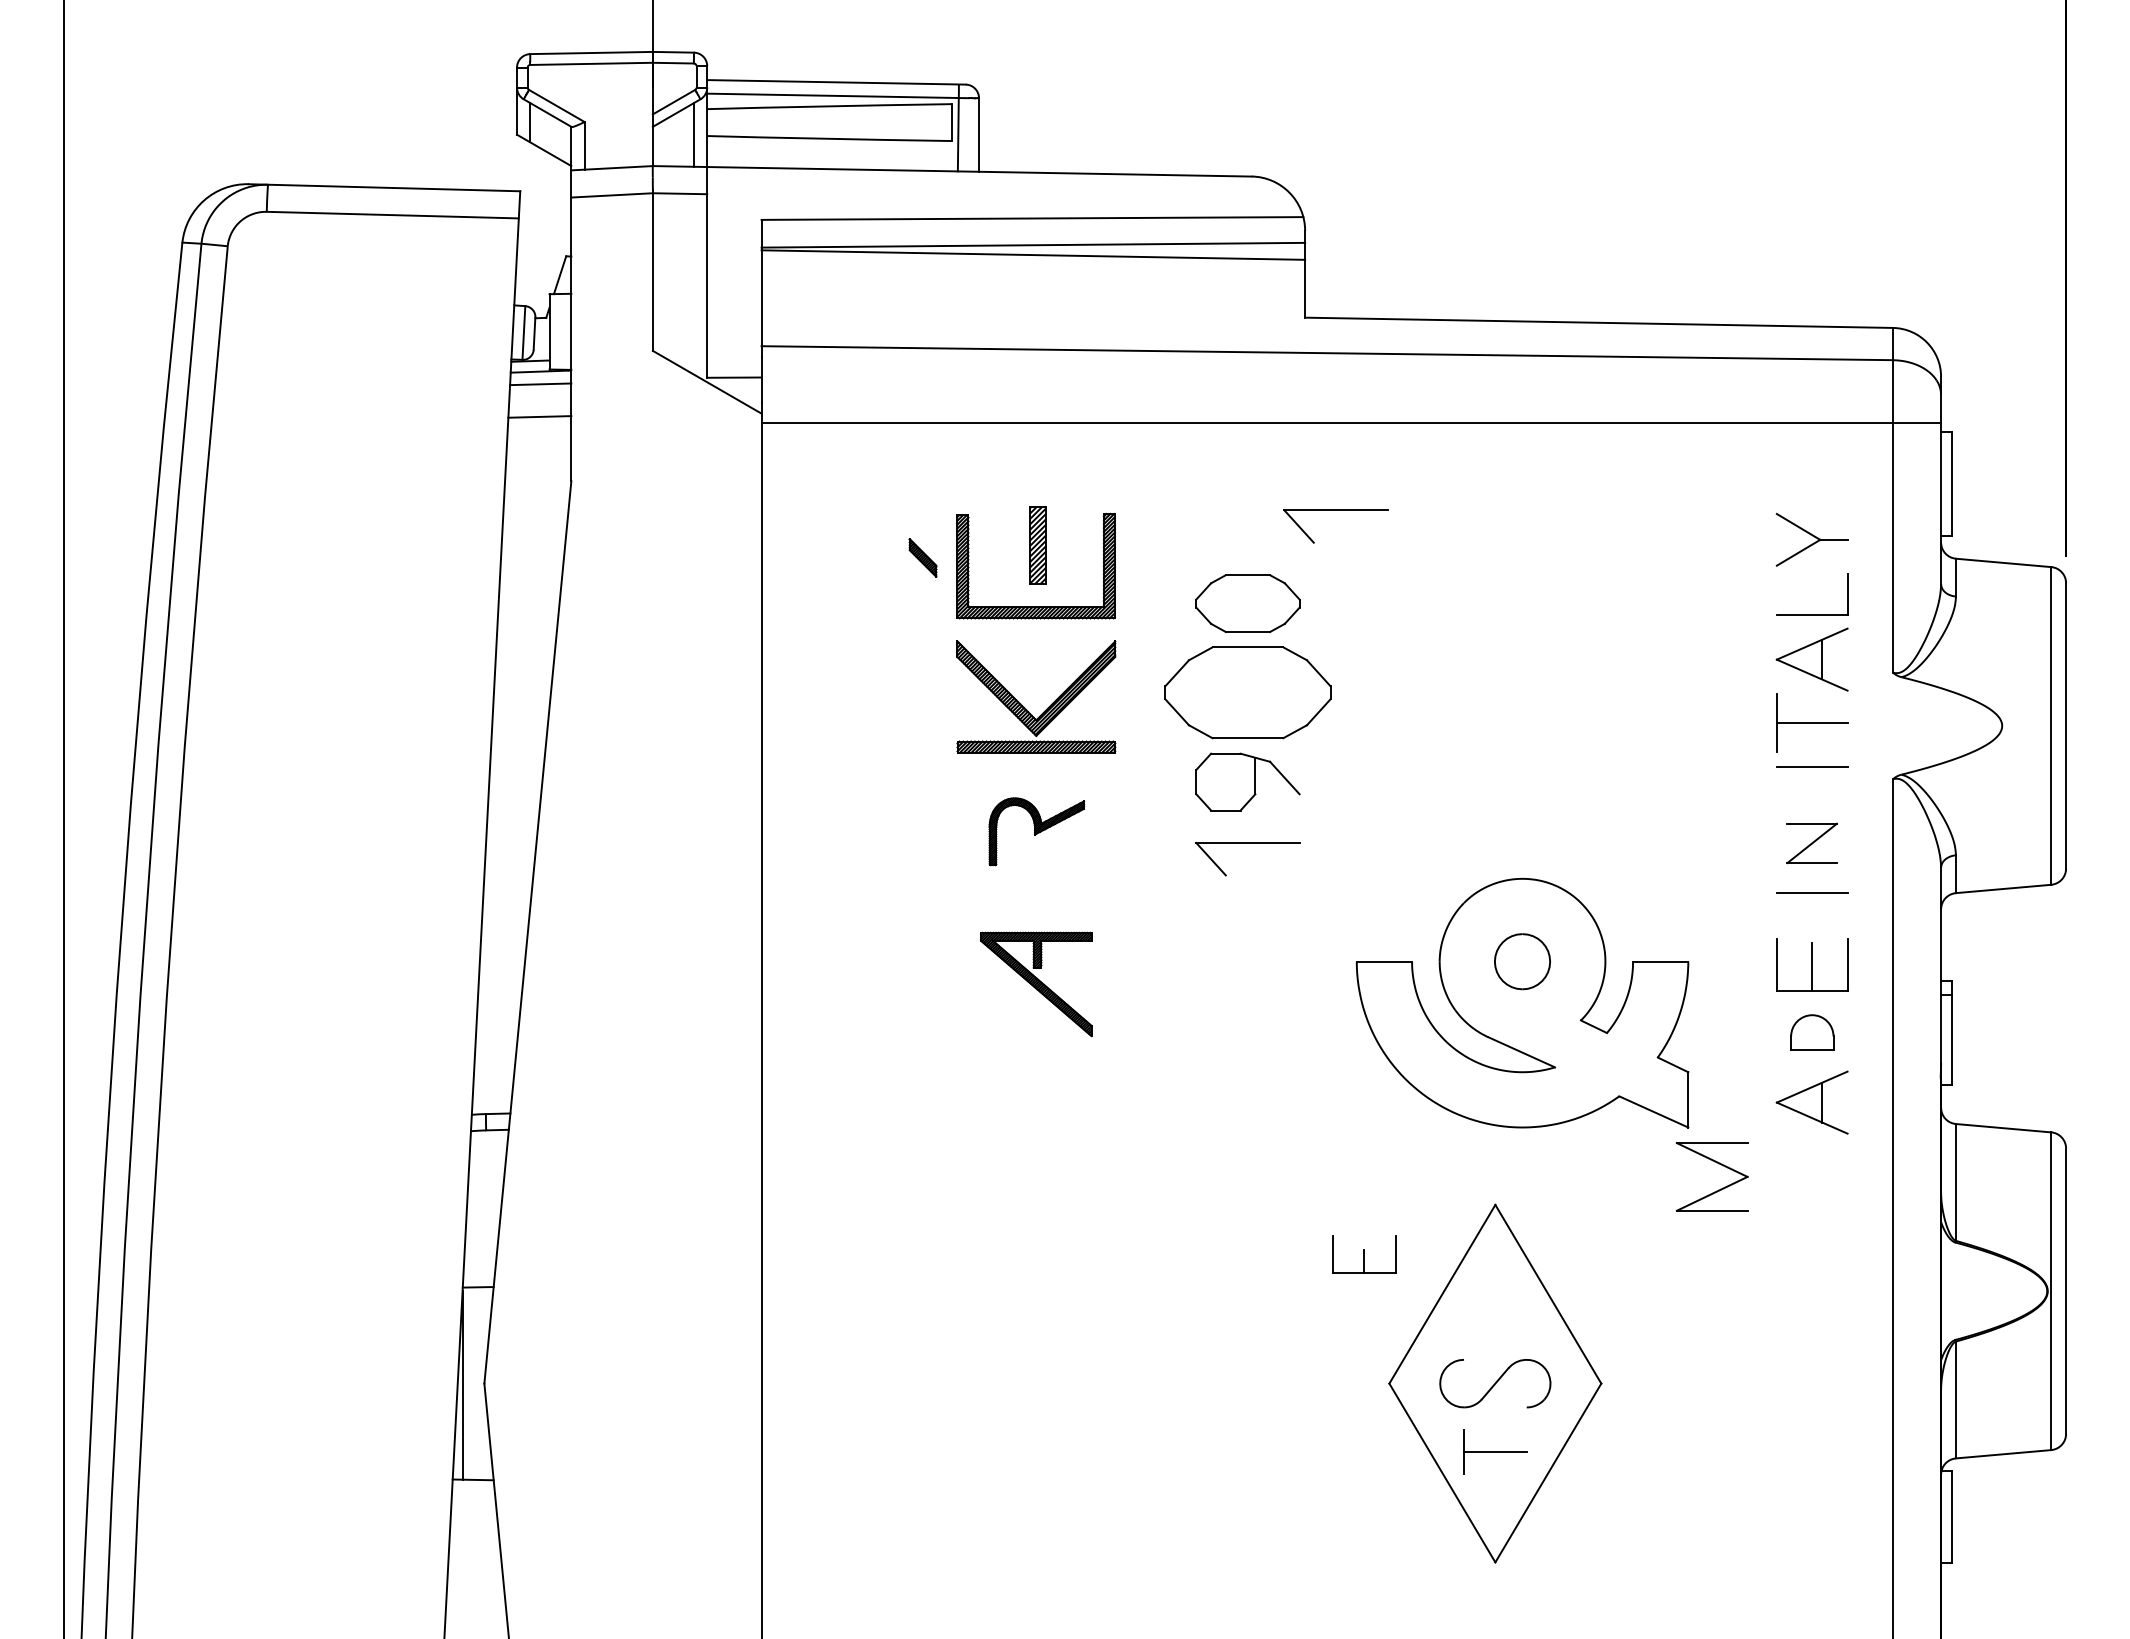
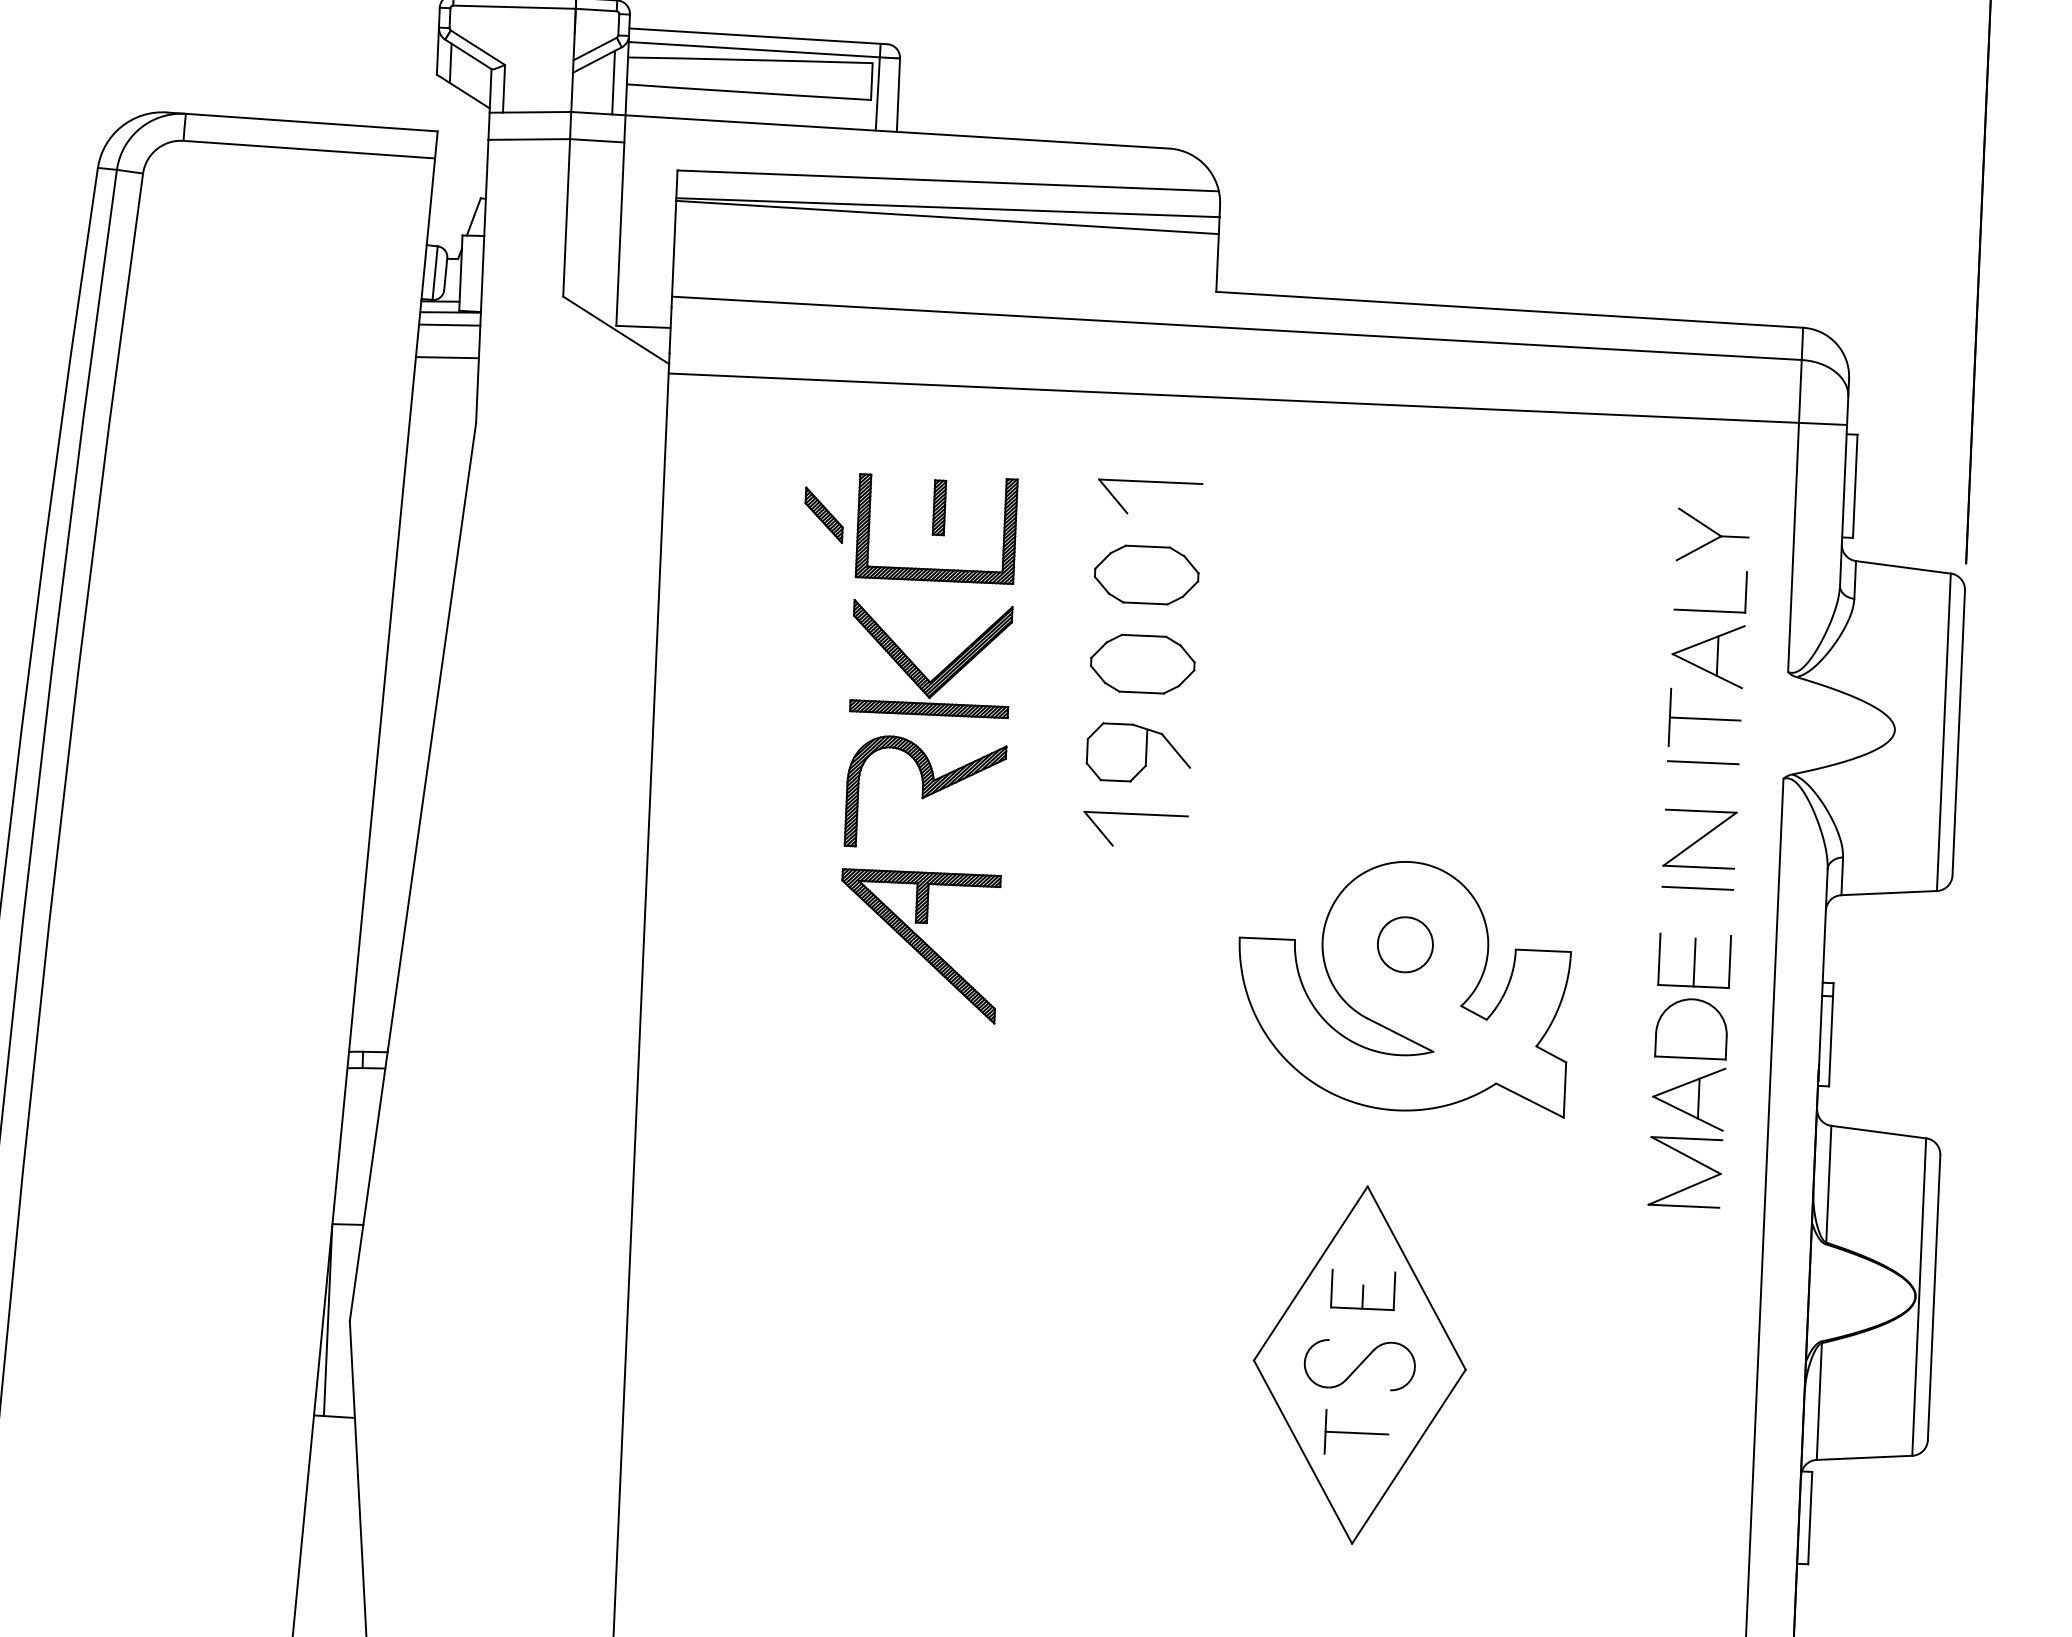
part: (1335, 510) -> (1150, 482), moved
part: (1037, 545) -> (938, 507), size x0.71
part: (922, 557) -> (823, 514), size x1.43
part: (1247, 692) -> (1142, 663), size x0.62
part: (1036, 831) -> (925, 793), size x1.67
part: (1811, 843) -> (1699, 839), size x1.43
part: (1036, 984) -> (918, 946), size x1.43
part: (1812, 1032) -> (1692, 1028), size x1.67
part: (1716, 1163) -> (1690, 1159), moved
part: (1364, 1254) -> (1363, 1290), moved

